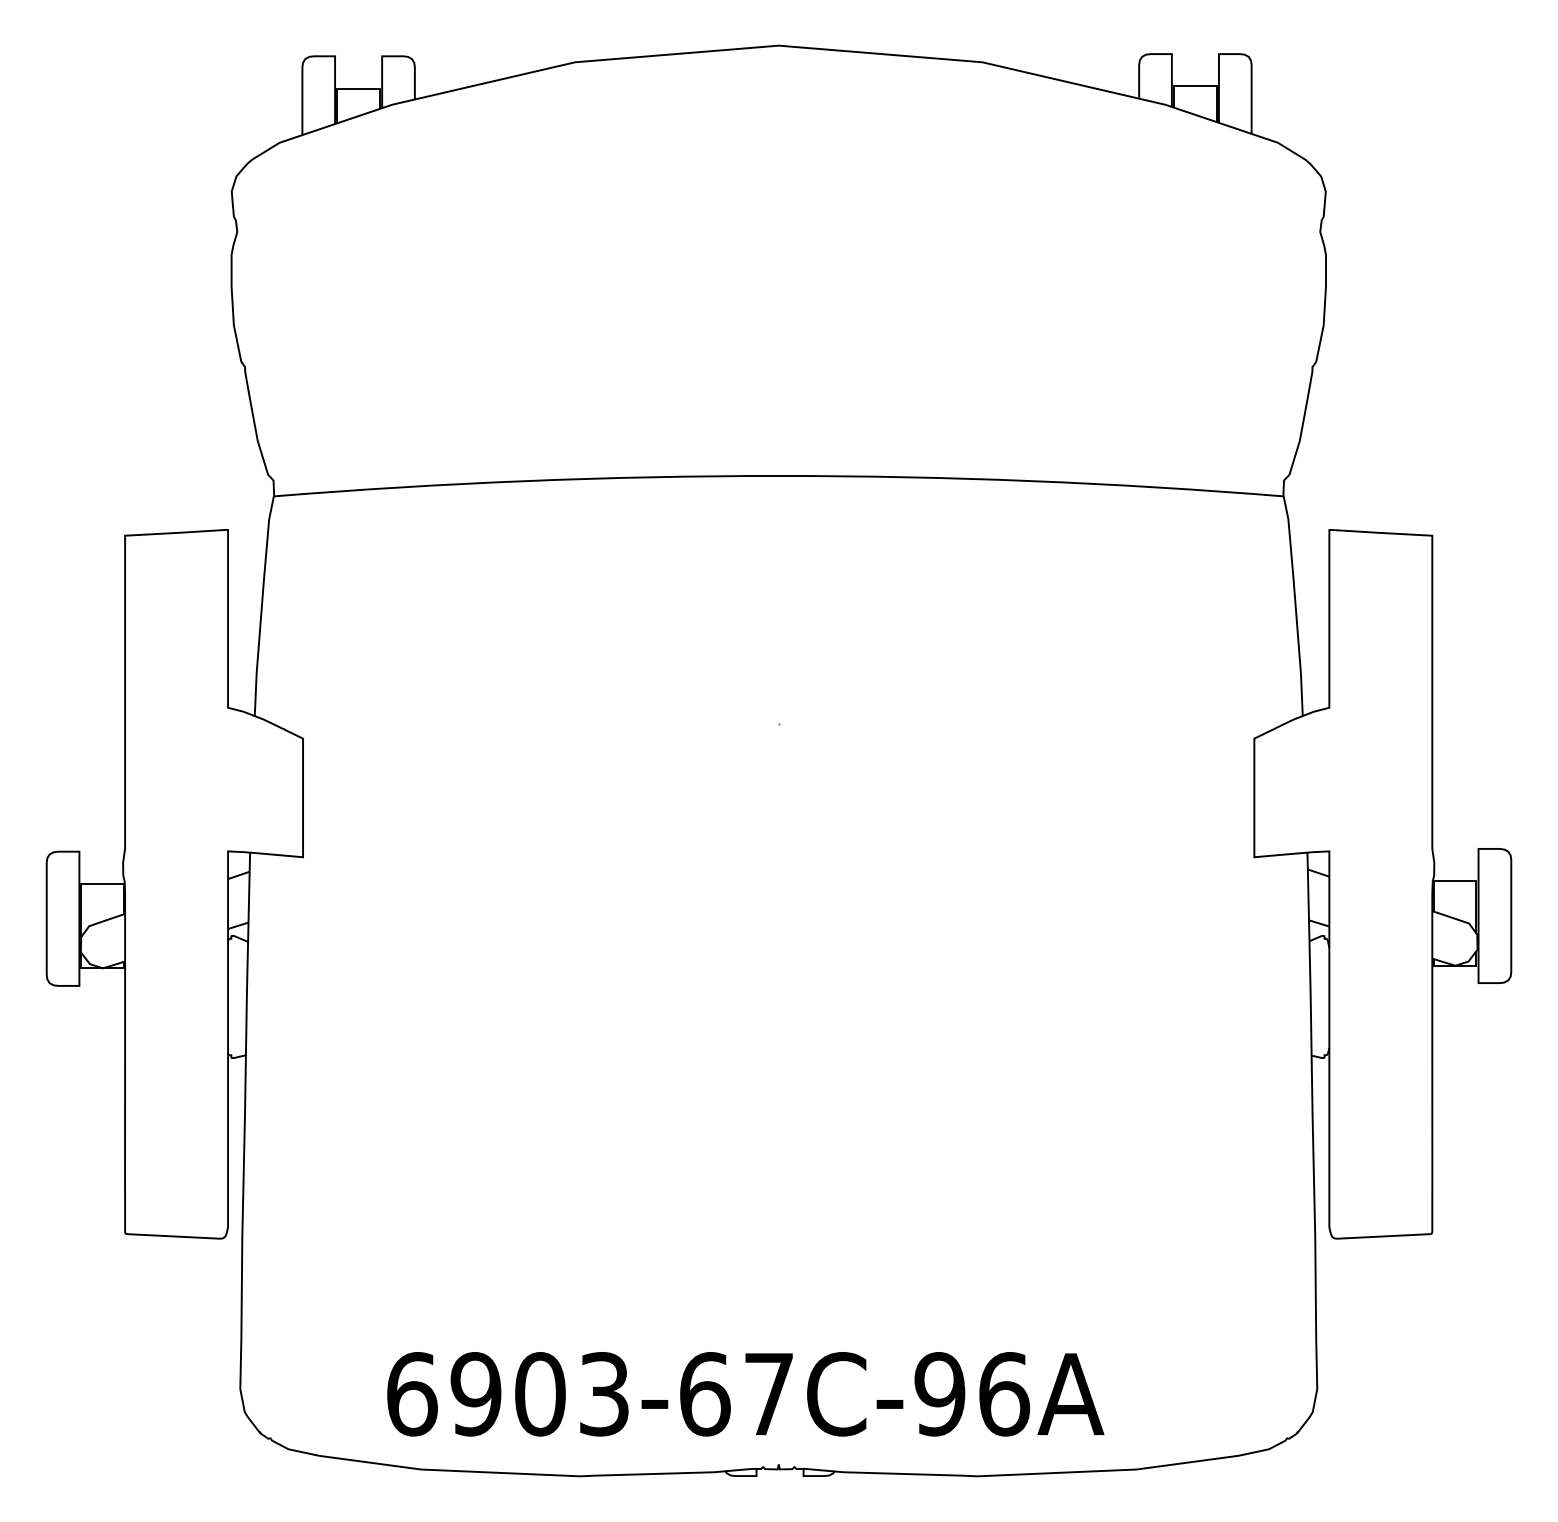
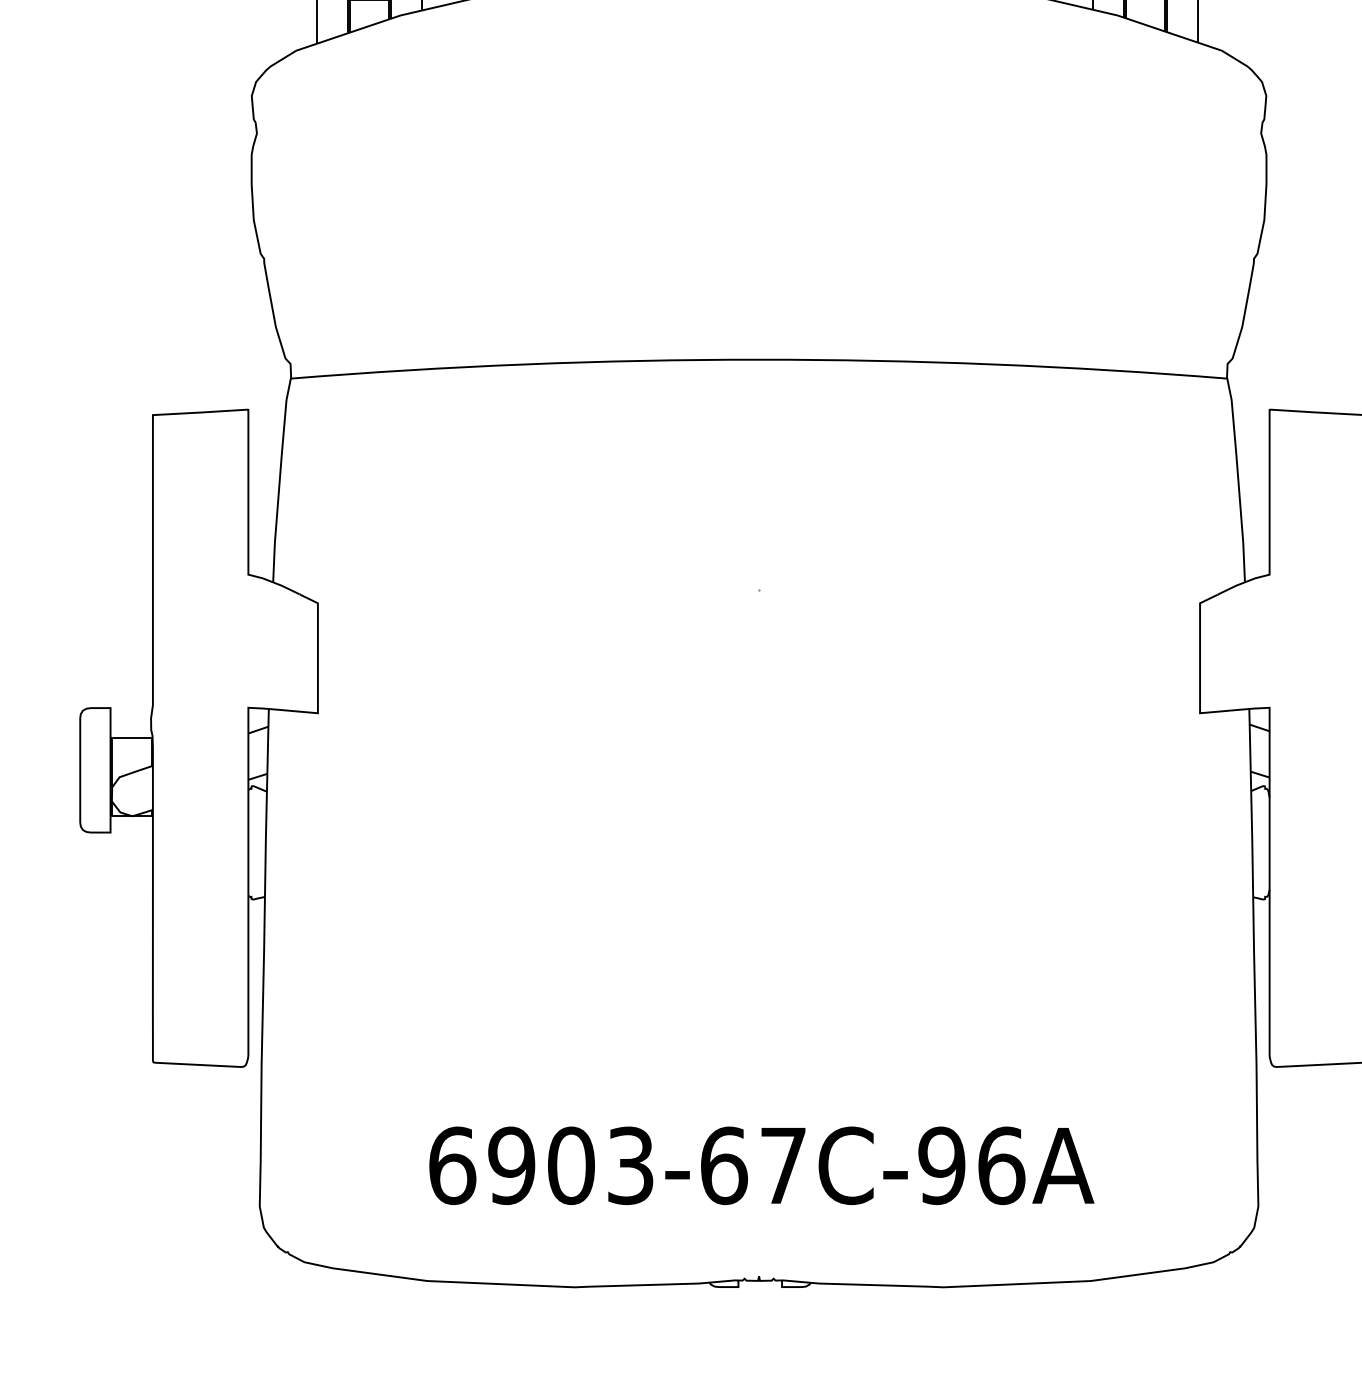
text: (745, 1394) -> (761, 1166), moved

